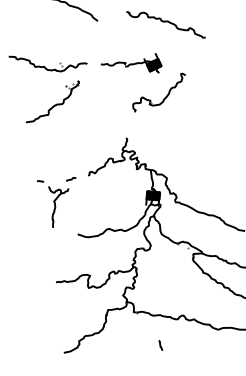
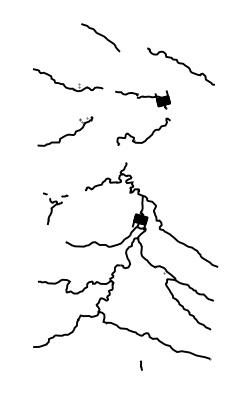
part: (165, 96) -> (148, 136), moved
part: (52, 101) -> (65, 131), moved
part: (60, 200) -> (55, 208), size x0.7
curve: (159, 345) -> (140, 365), moved

